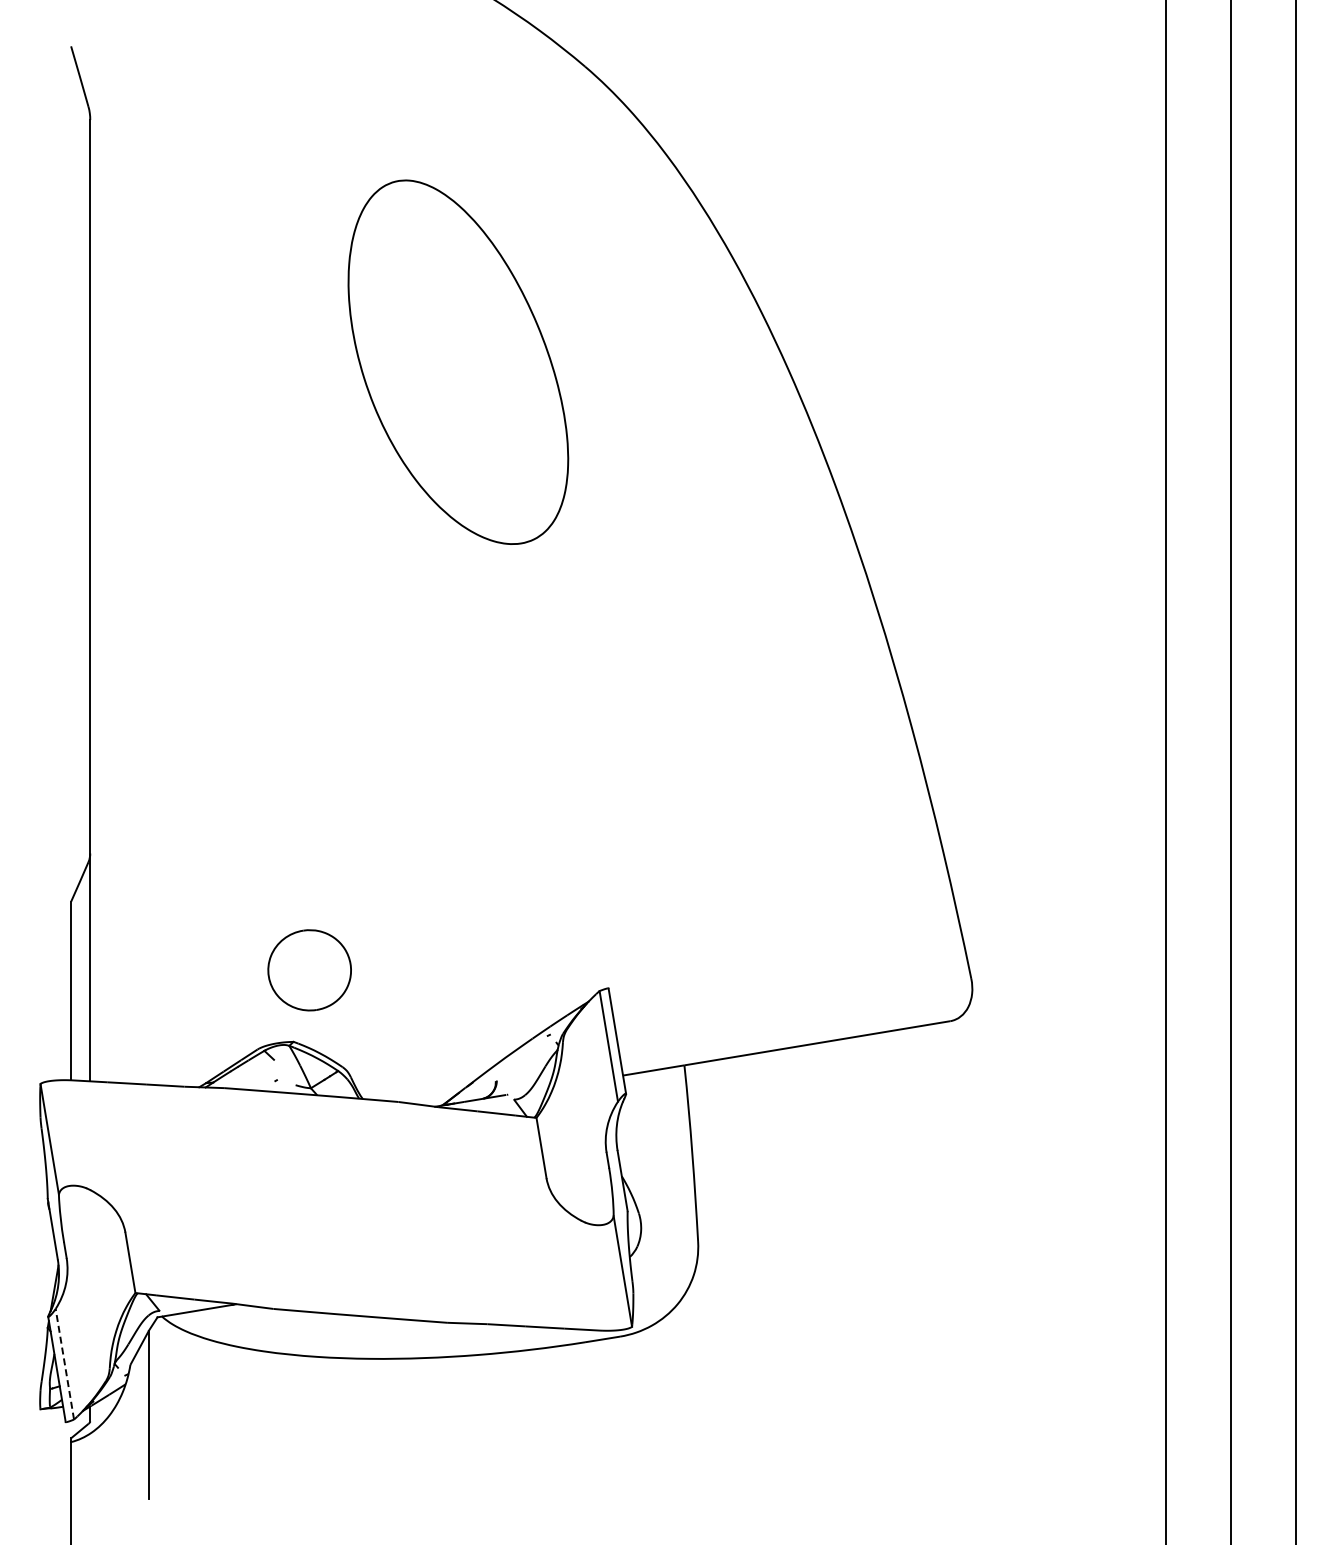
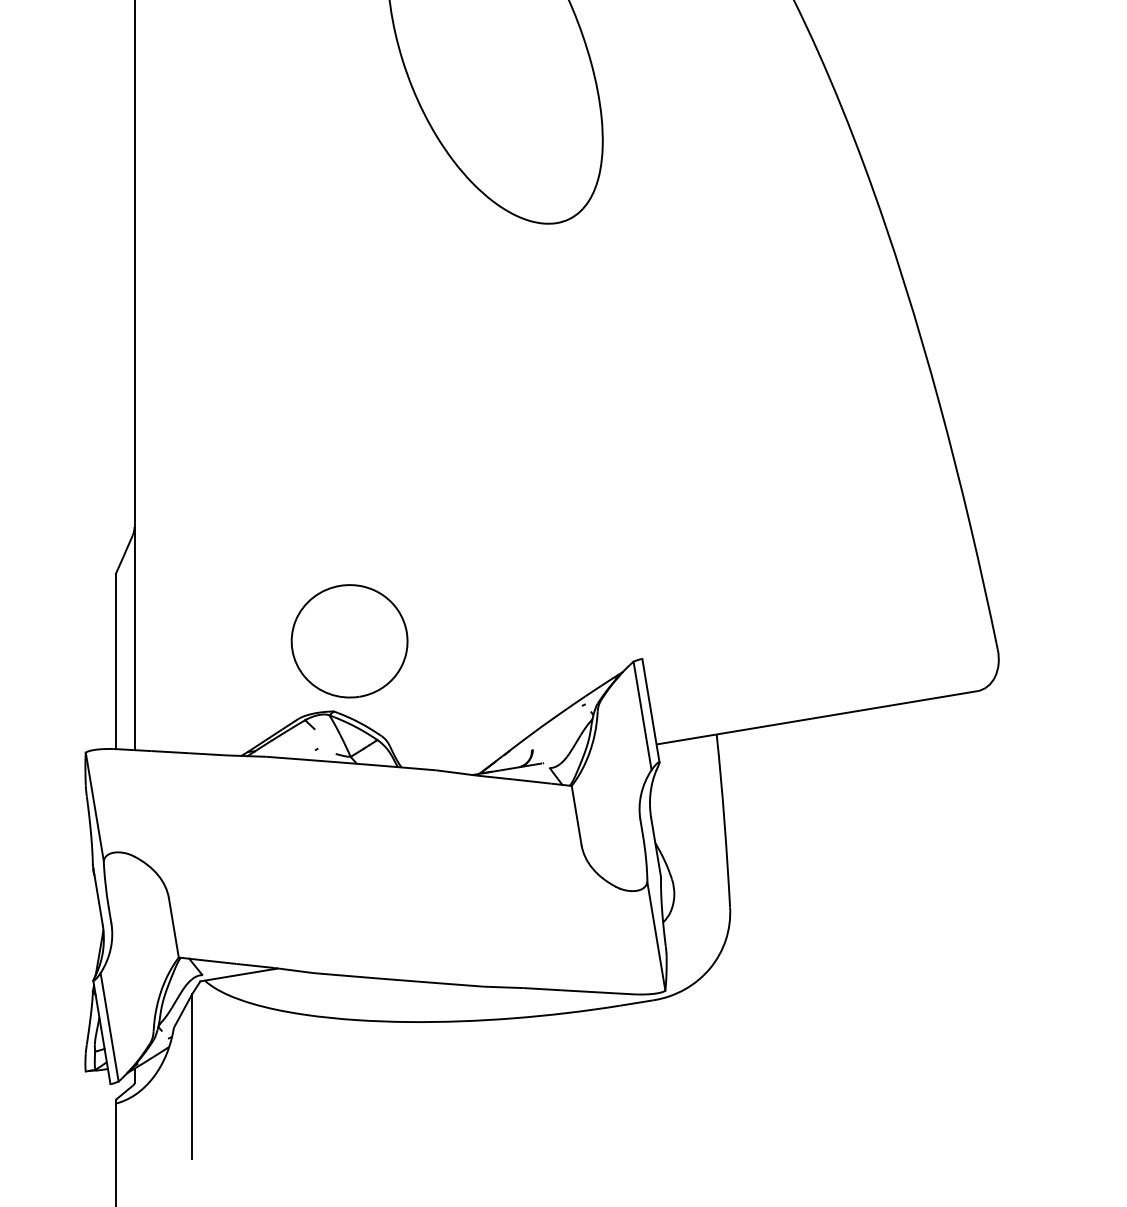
part: (309, 970) -> (349, 641), size x1.43
line: (64, 1363) -> (109, 1026), dashed -> solid

